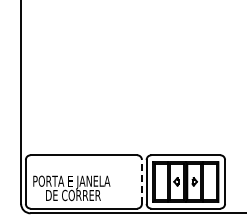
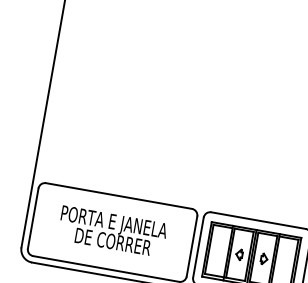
line: (141, 181) -> (191, 245), dashed -> solid
text: (71, 188) -> (112, 231), moved

